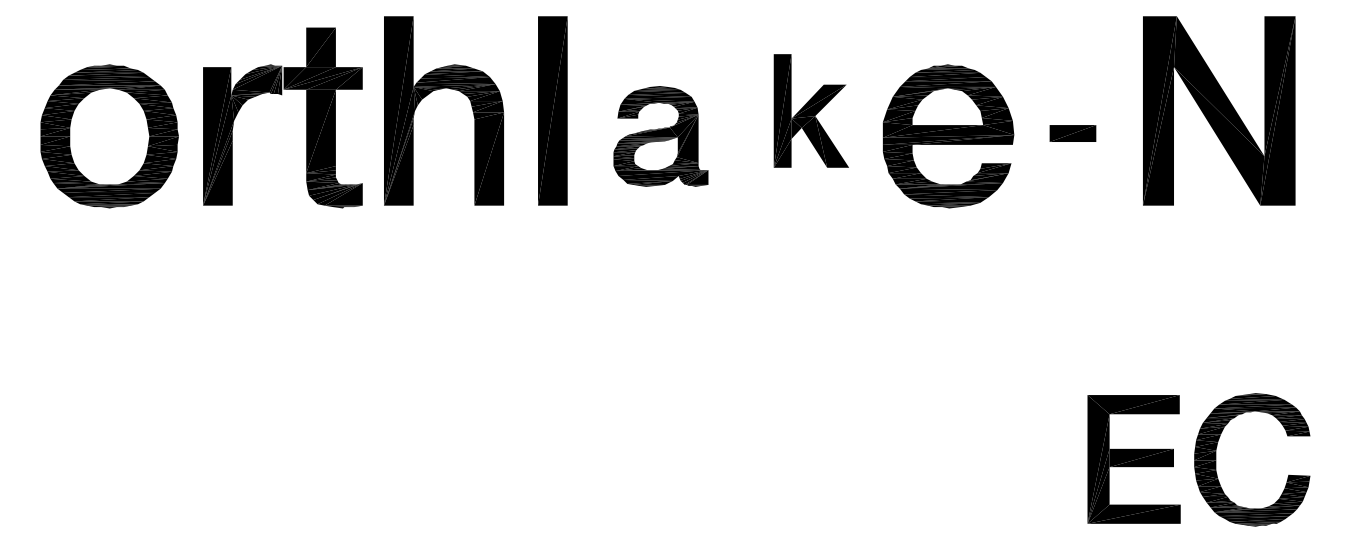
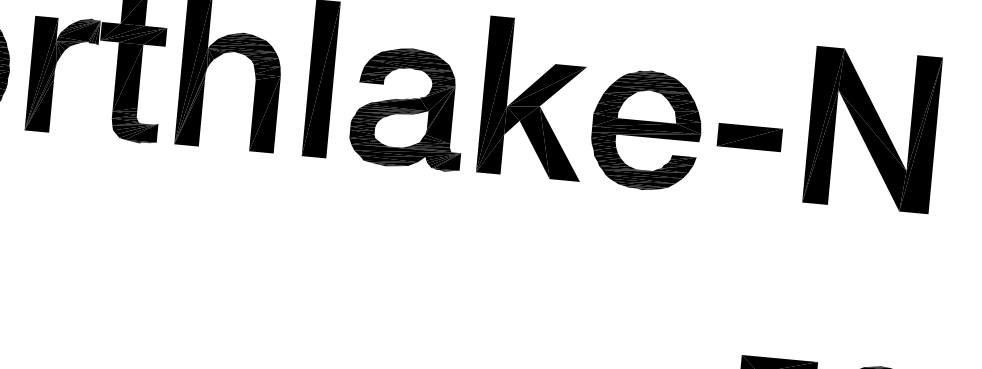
part: (811, 110) -> (535, 98), size x1.67
part: (1072, 133) -> (749, 137), size x1.67
part: (660, 136) -> (408, 108), size x1.43

